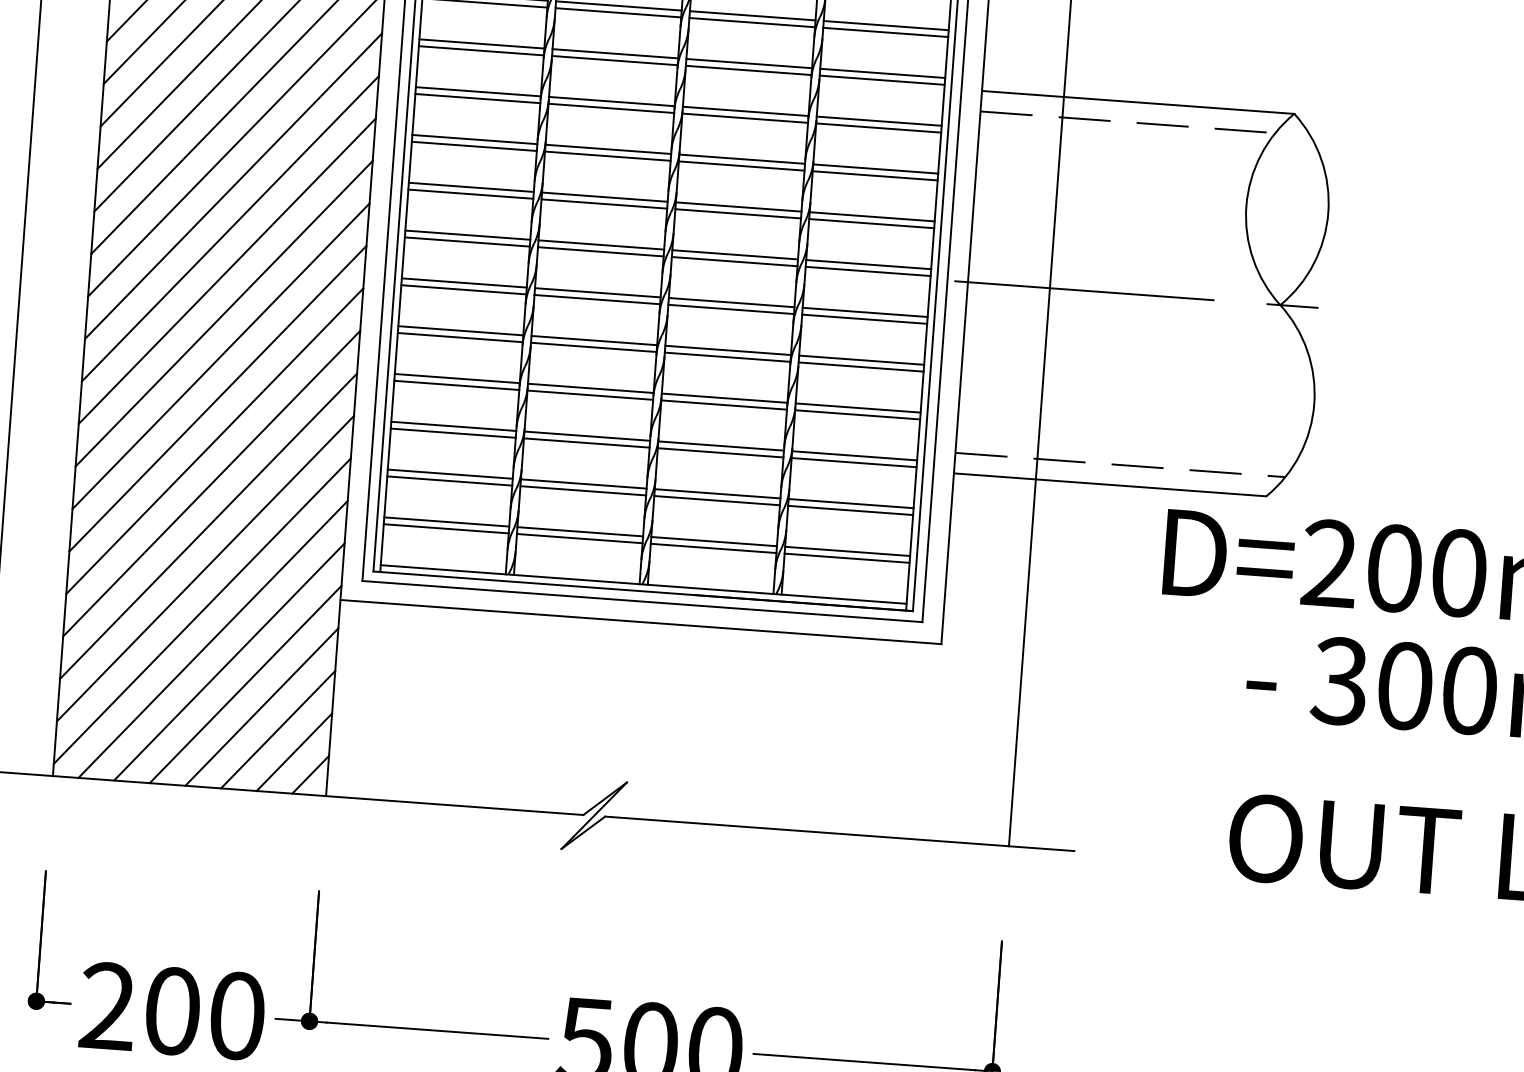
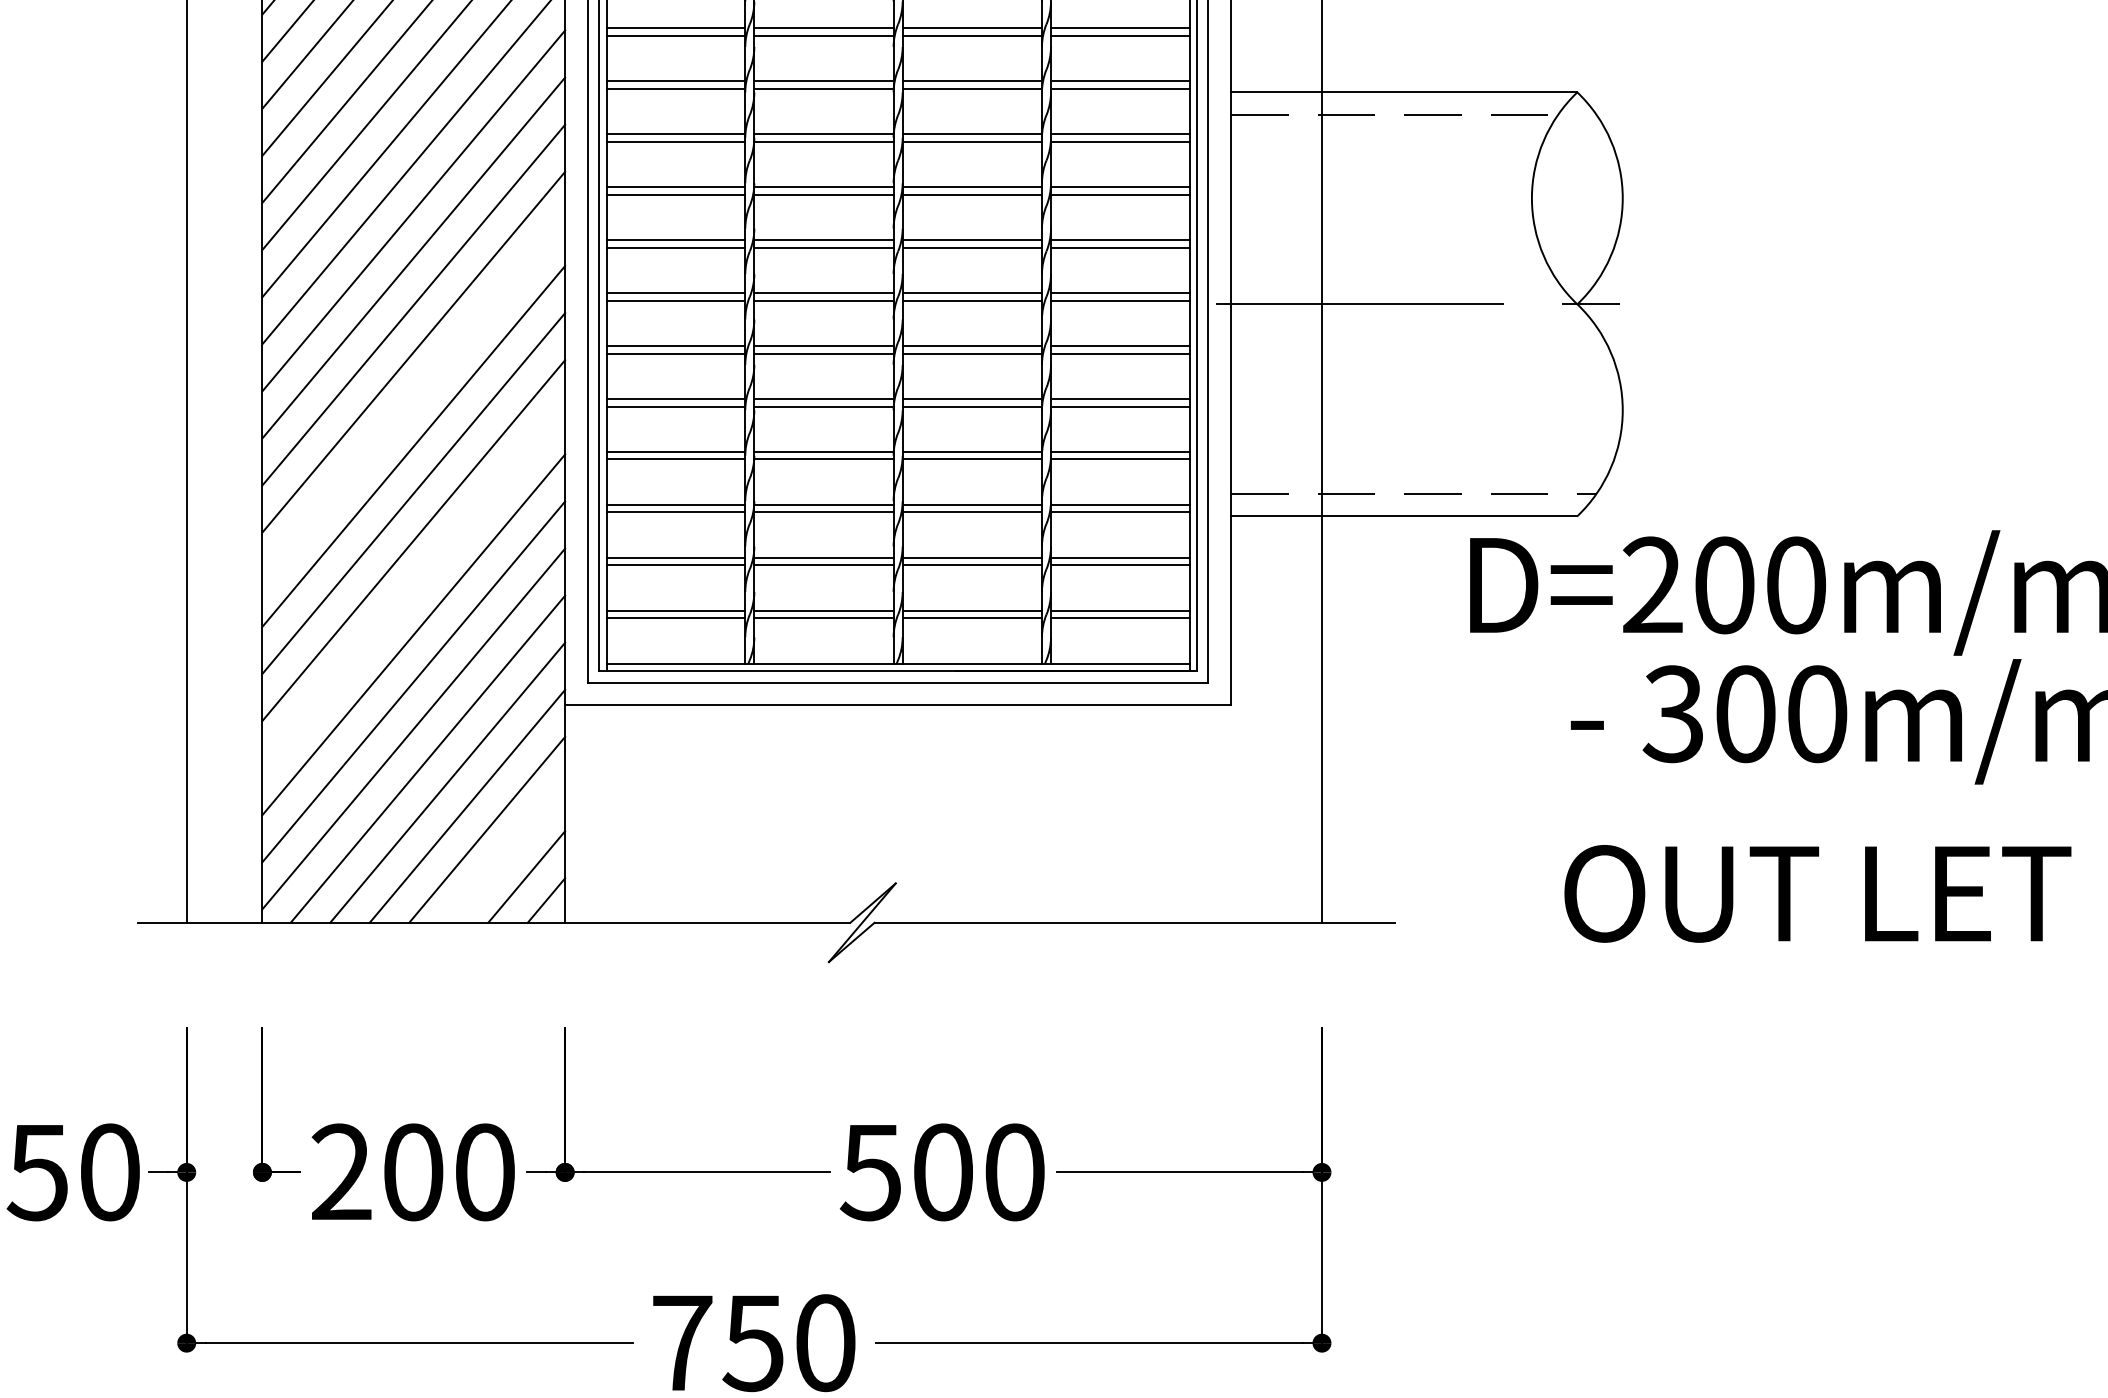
line: (223, 312) -> (413, 398), removed
line: (211, 483) -> (413, 587), removed
line: (277, 729) -> (506, 853), removed

